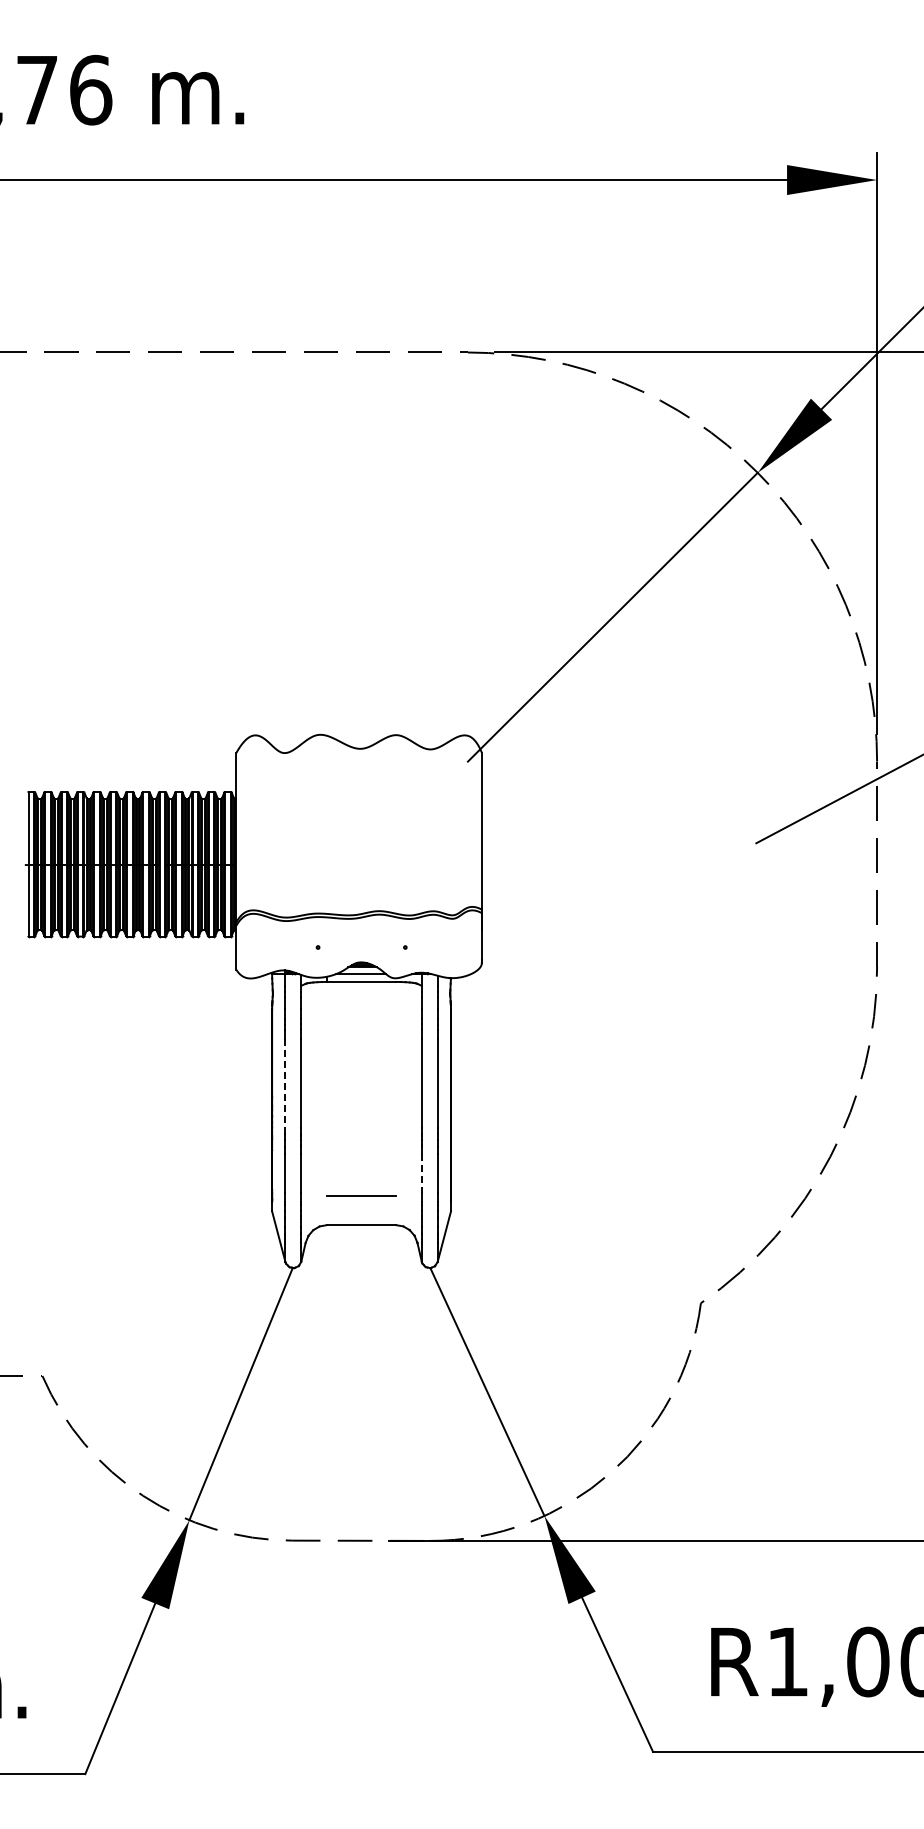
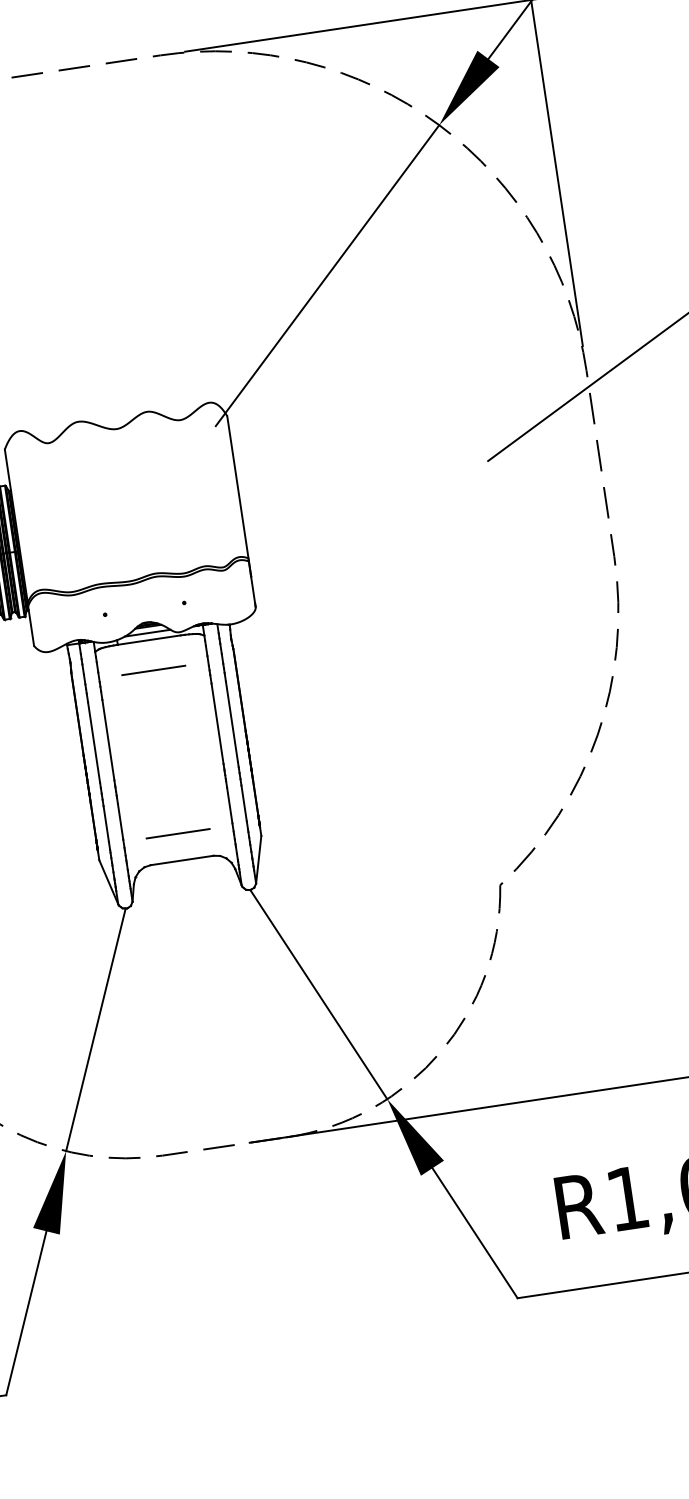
line: (361, 1015) -> (153, 670), added
line: (285, 1084) -> (94, 743), dashed -> solid
line: (421, 1173) -> (229, 805), dashed -> solid

